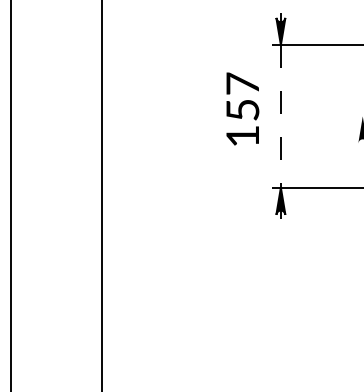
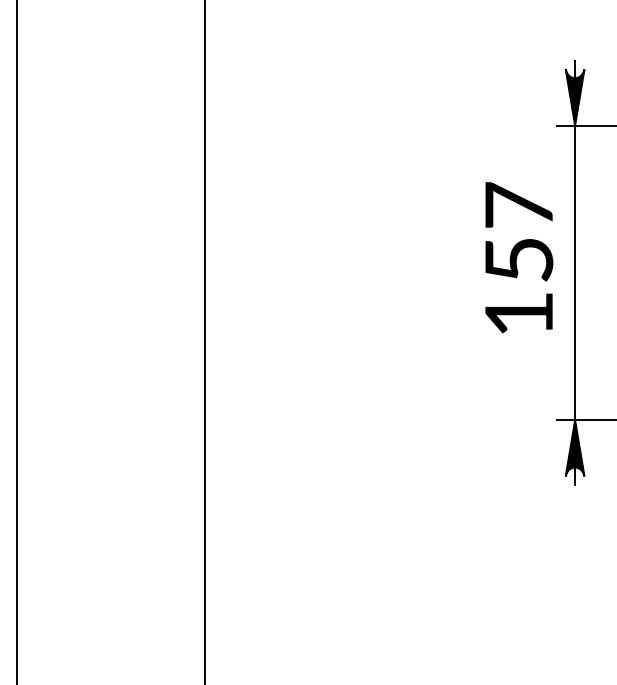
text: (242, 108) -> (518, 256), moved
line: (280, 116) -> (574, 273), dashed -> solid

